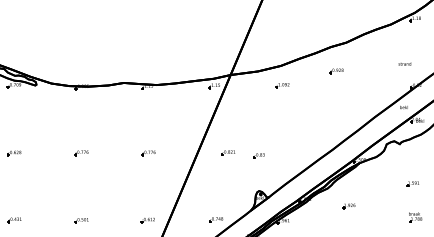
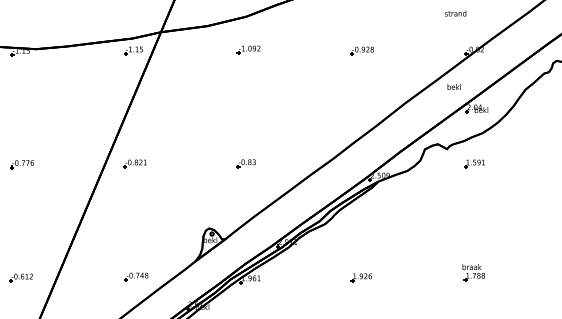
part: (336, 71) -> (361, 51), moved
part: (228, 152) -> (135, 163), moved
part: (258, 155) -> (245, 163), moved
part: (412, 183) -> (473, 163), moved
part: (348, 206) -> (360, 278), moved

